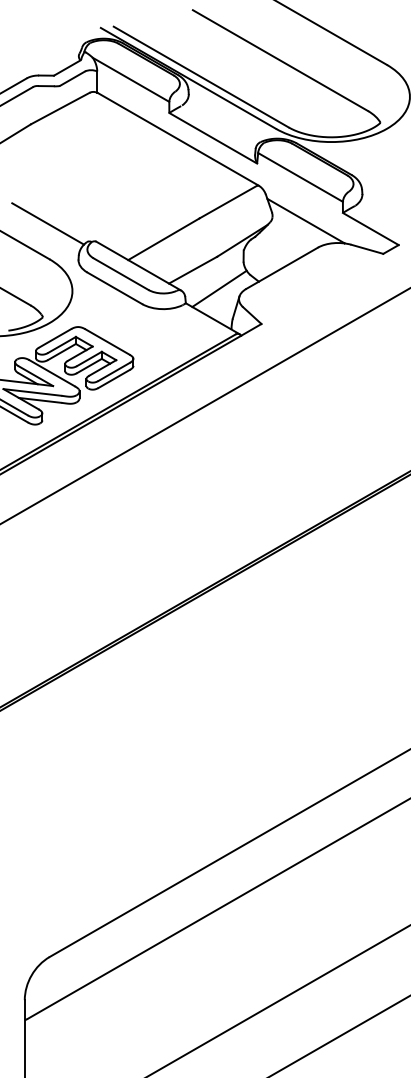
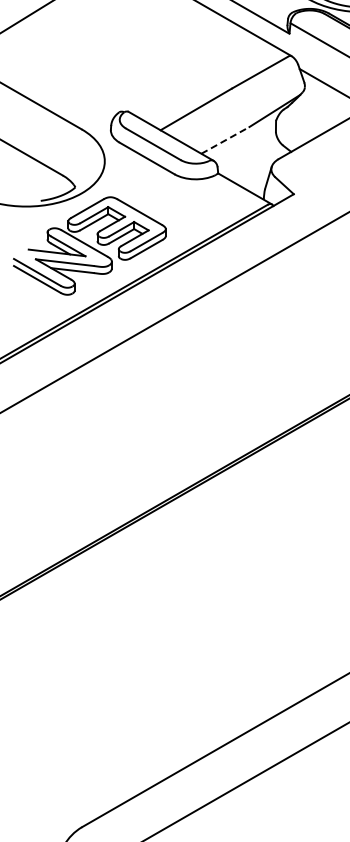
line: (48, 223) -> (80, 93), removed
line: (193, 270) -> (225, 140), solid -> dashed
line: (219, 288) -> (251, 158), removed

